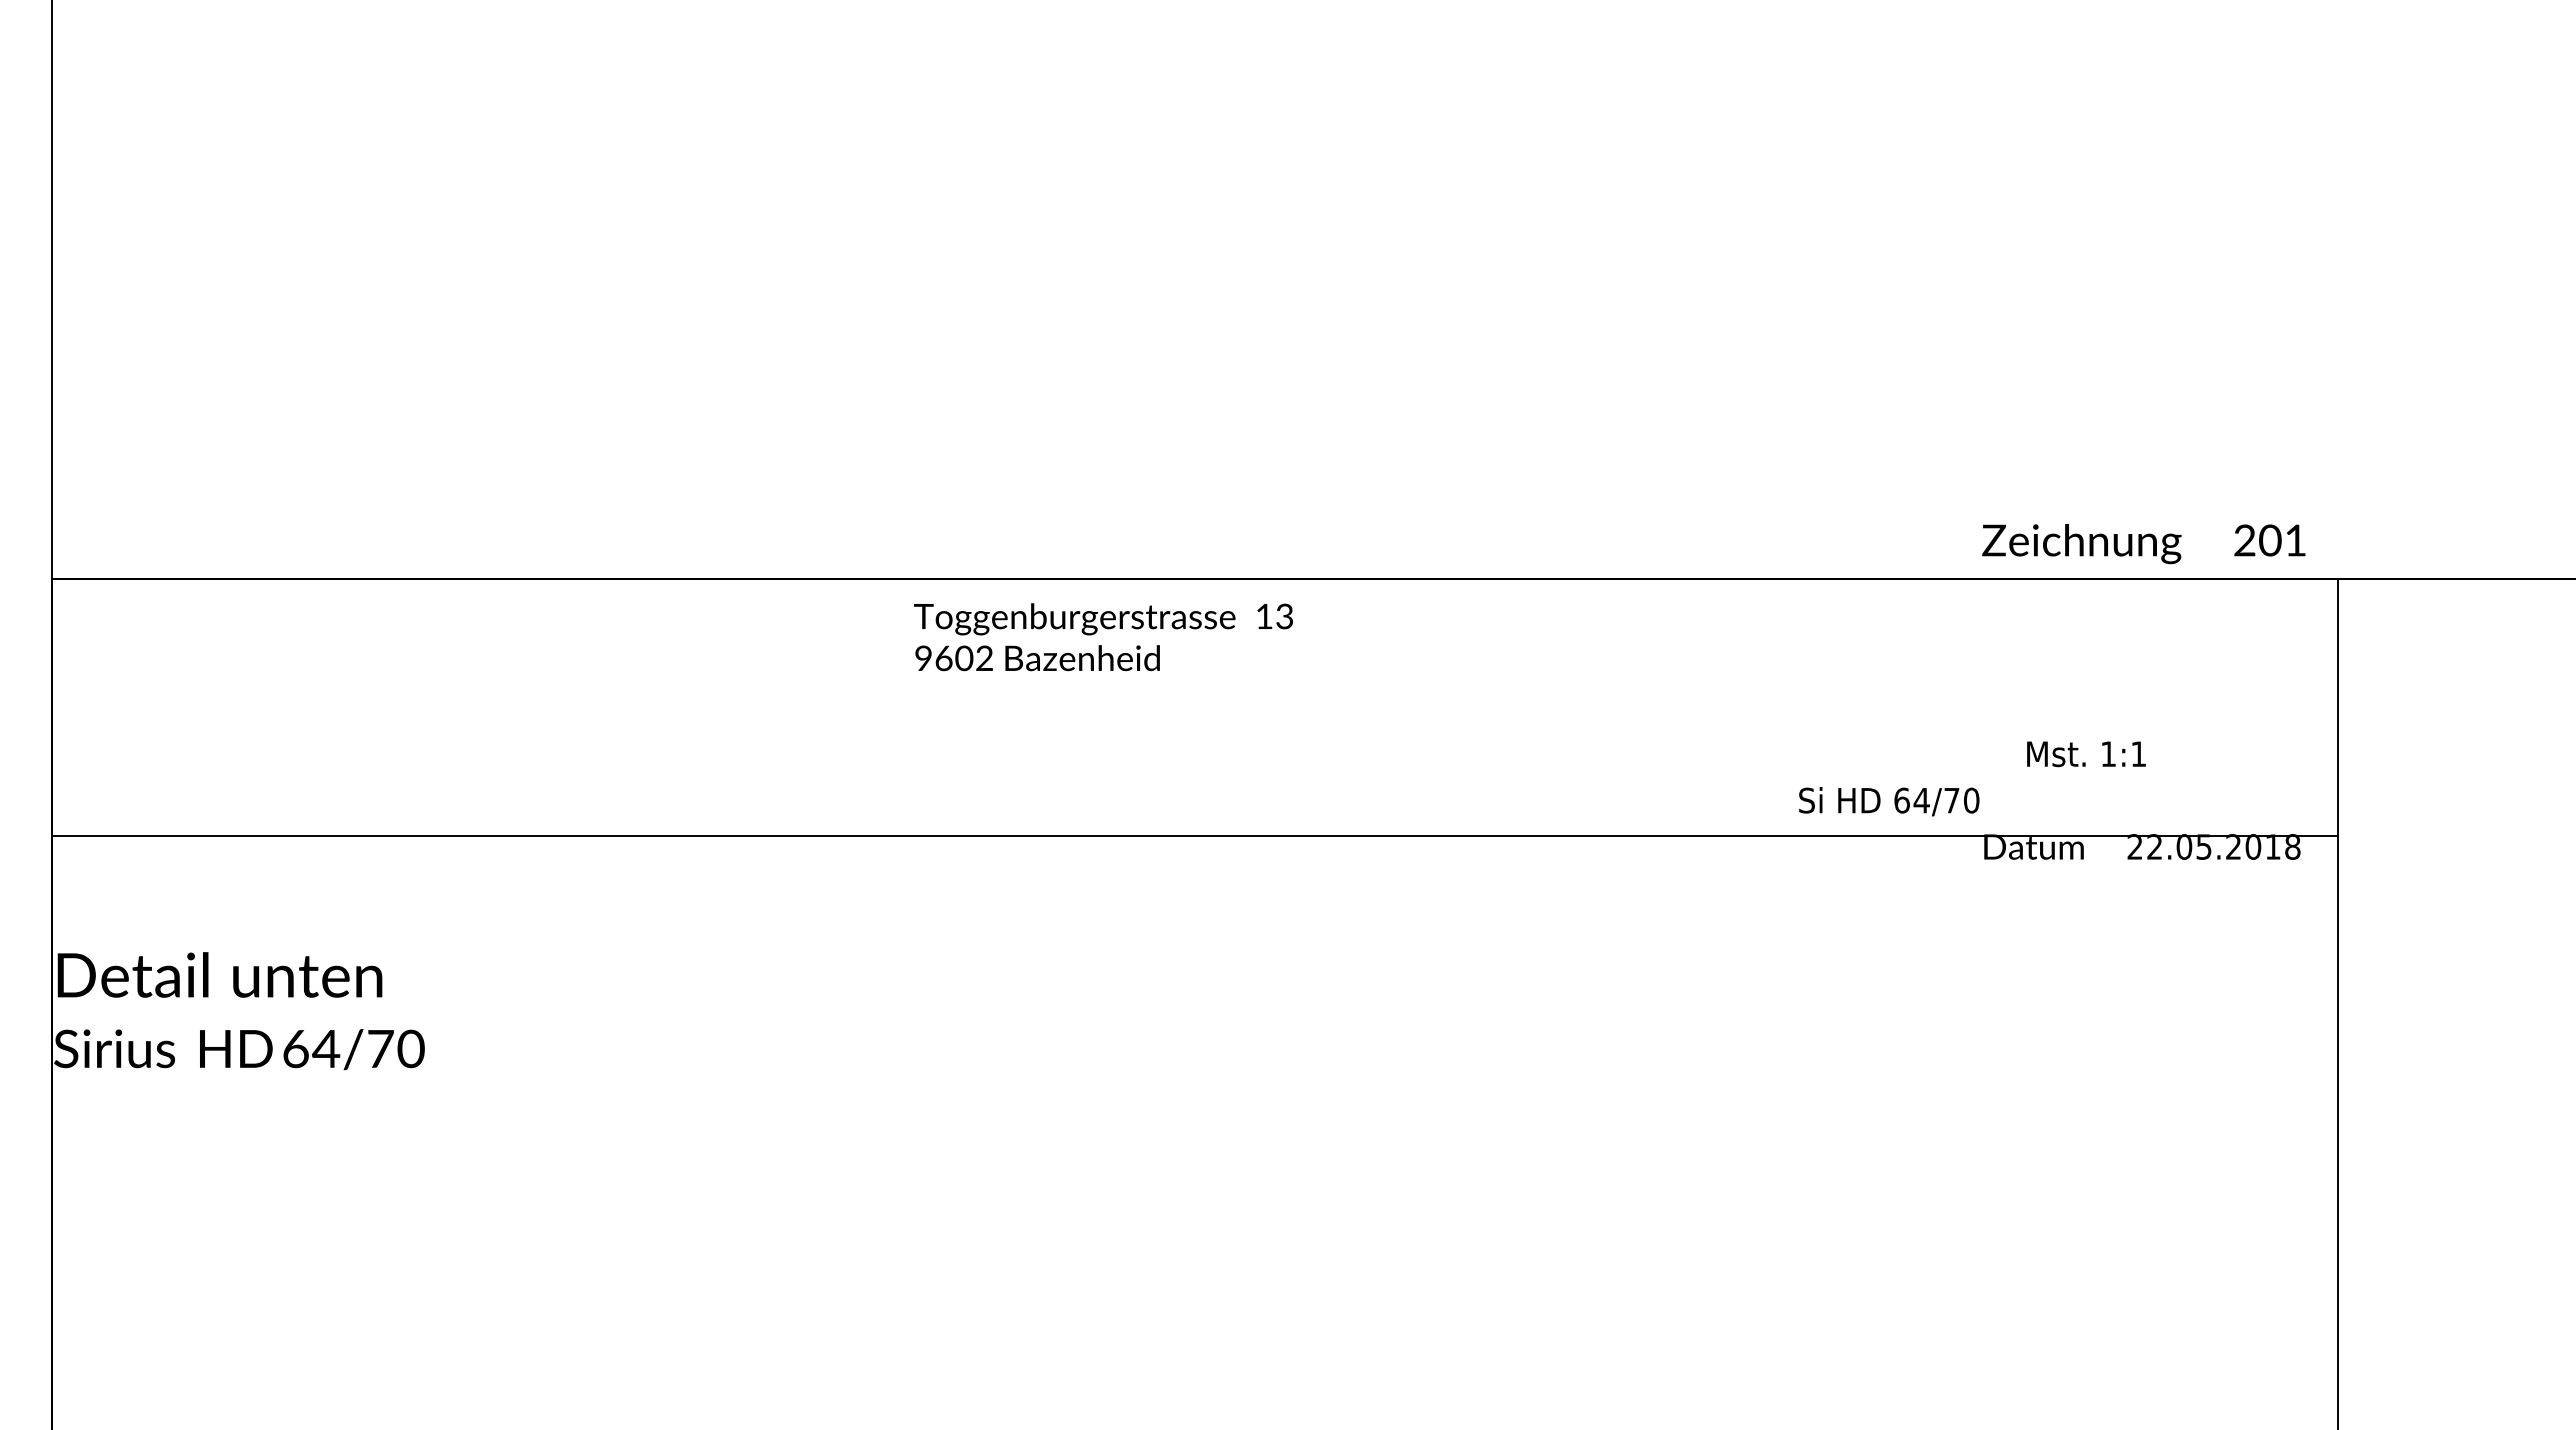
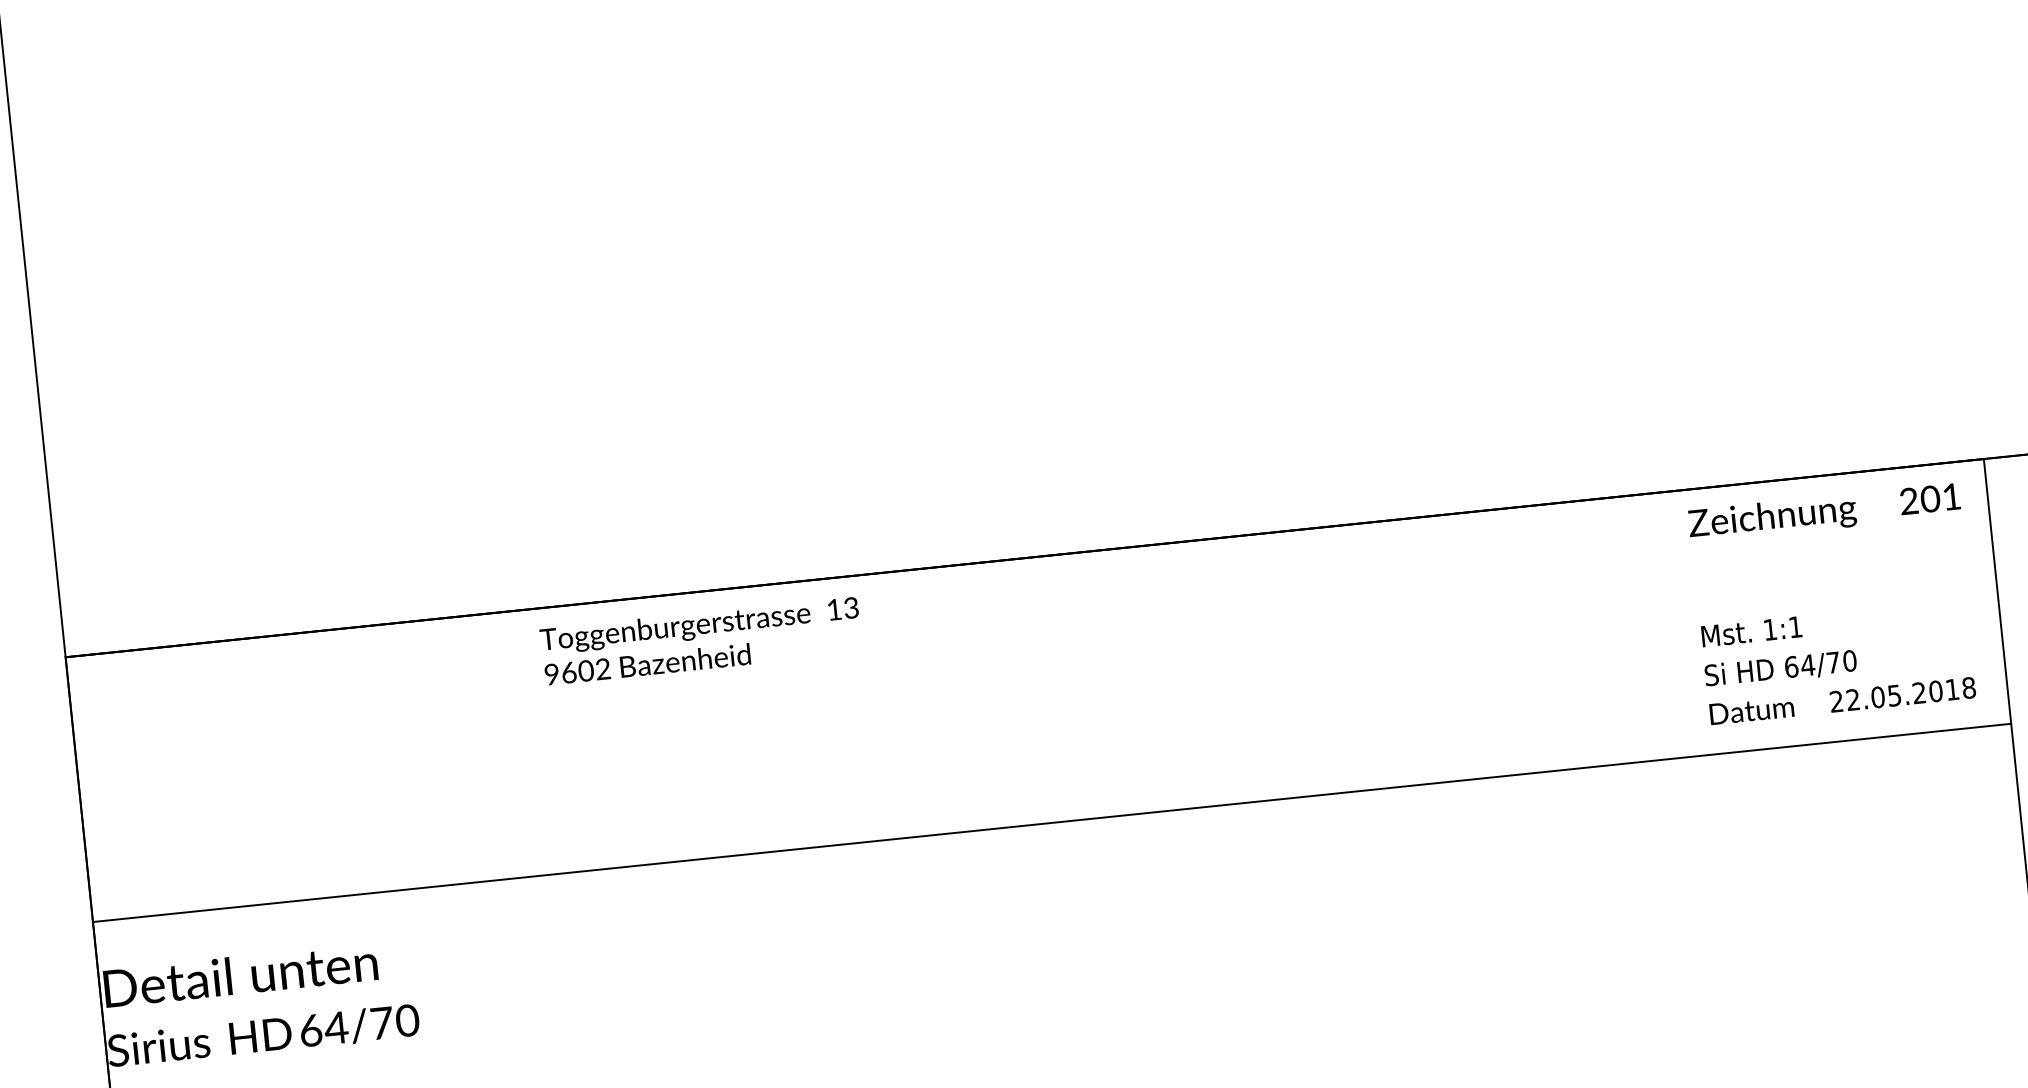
text: (2143, 544) -> (1824, 513), moved
text: (1103, 637) -> (701, 641), moved
text: (2086, 754) -> (1751, 632), moved
text: (1889, 801) -> (1781, 668), moved
line: (1195, 836) -> (1052, 823), moved

